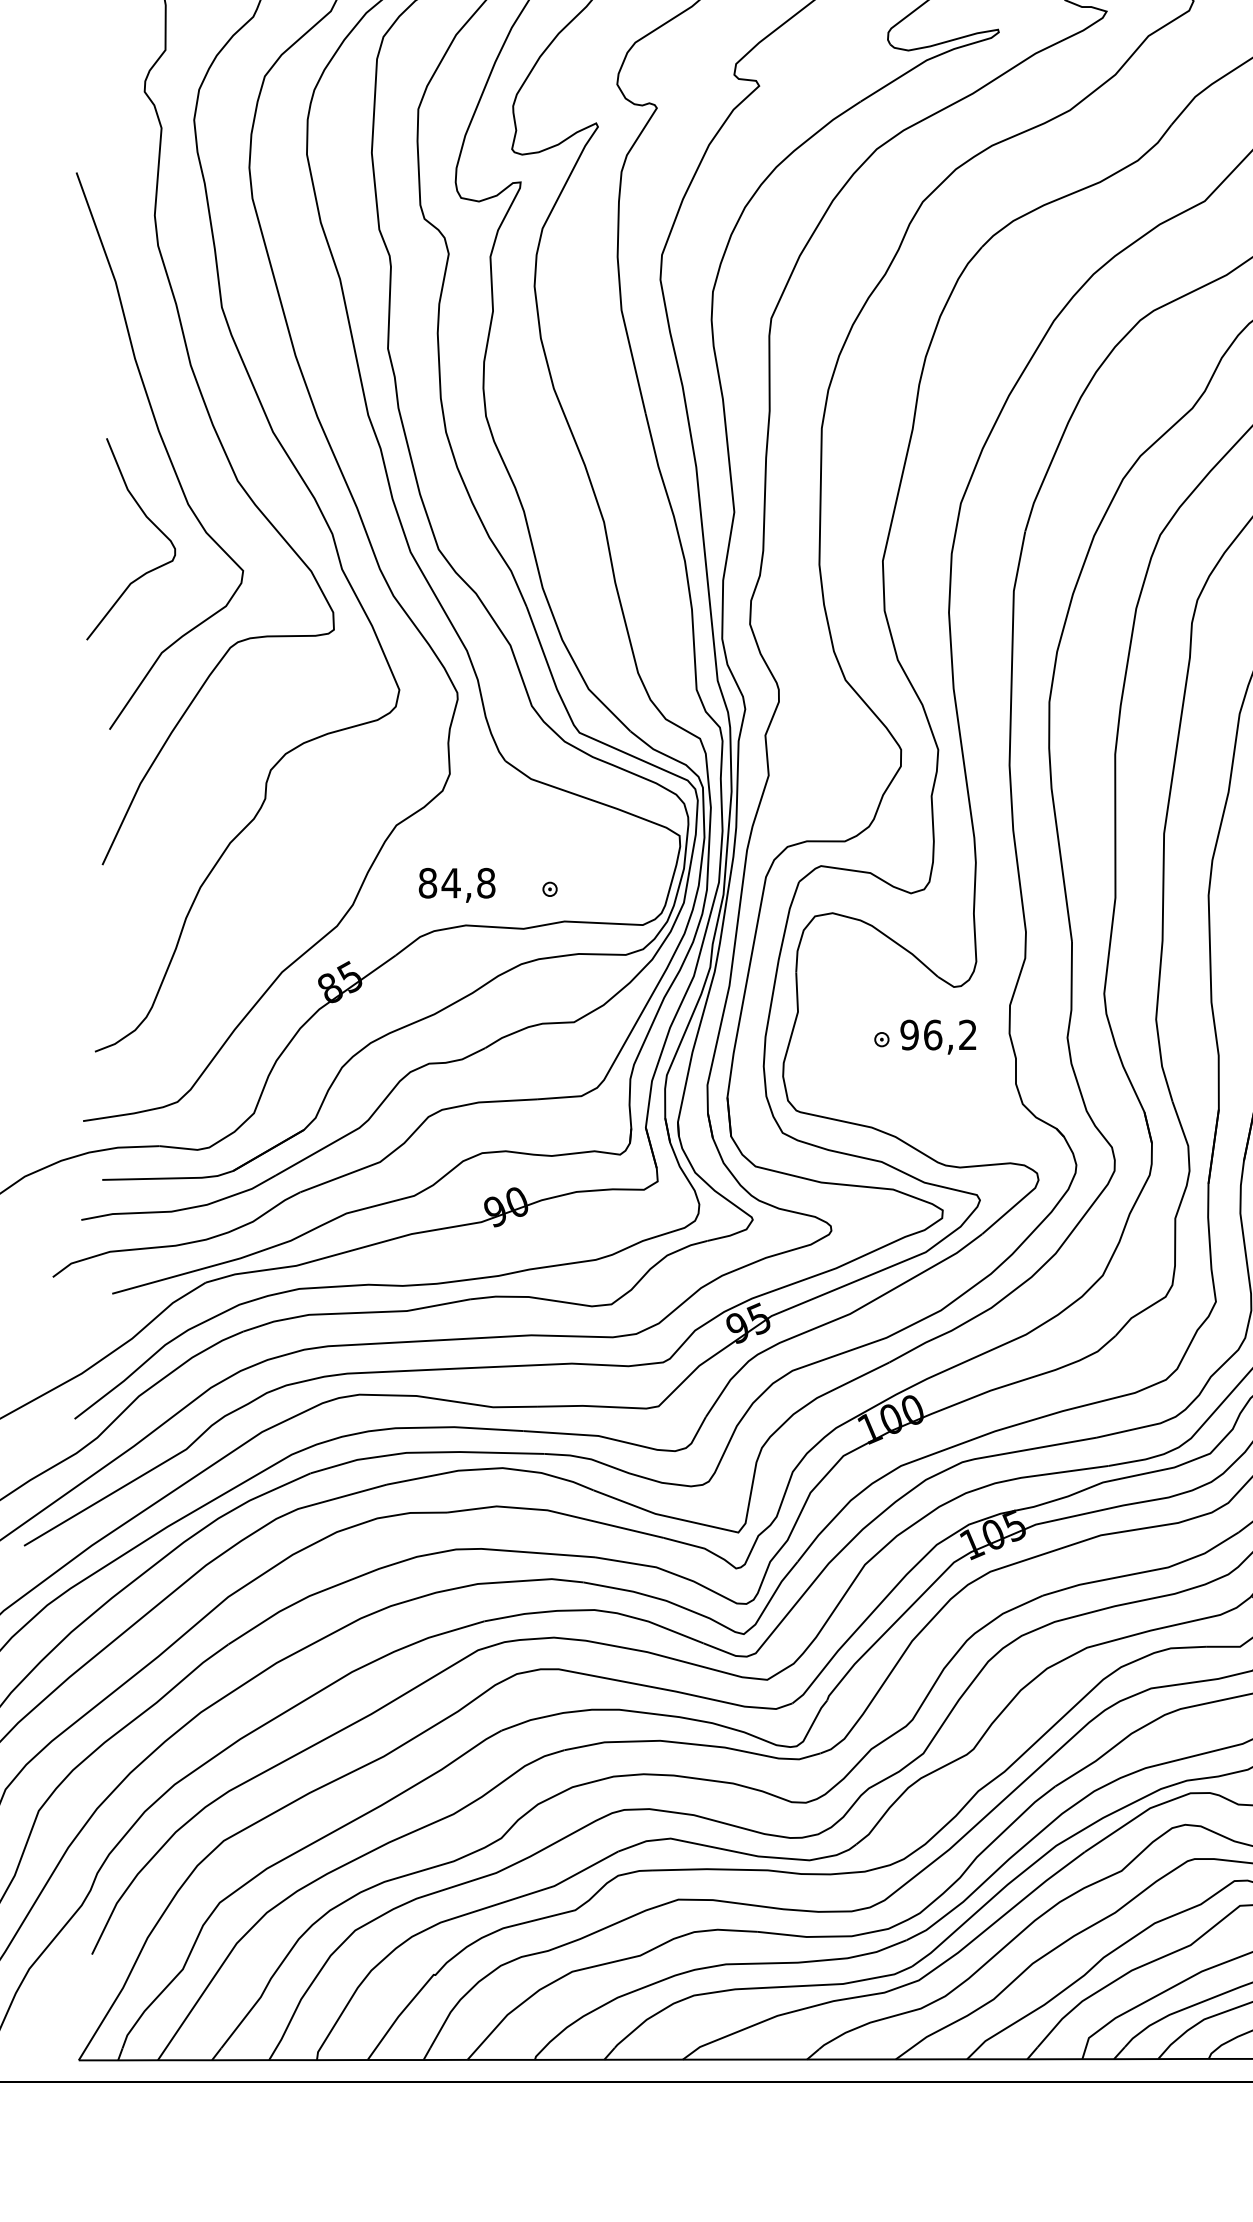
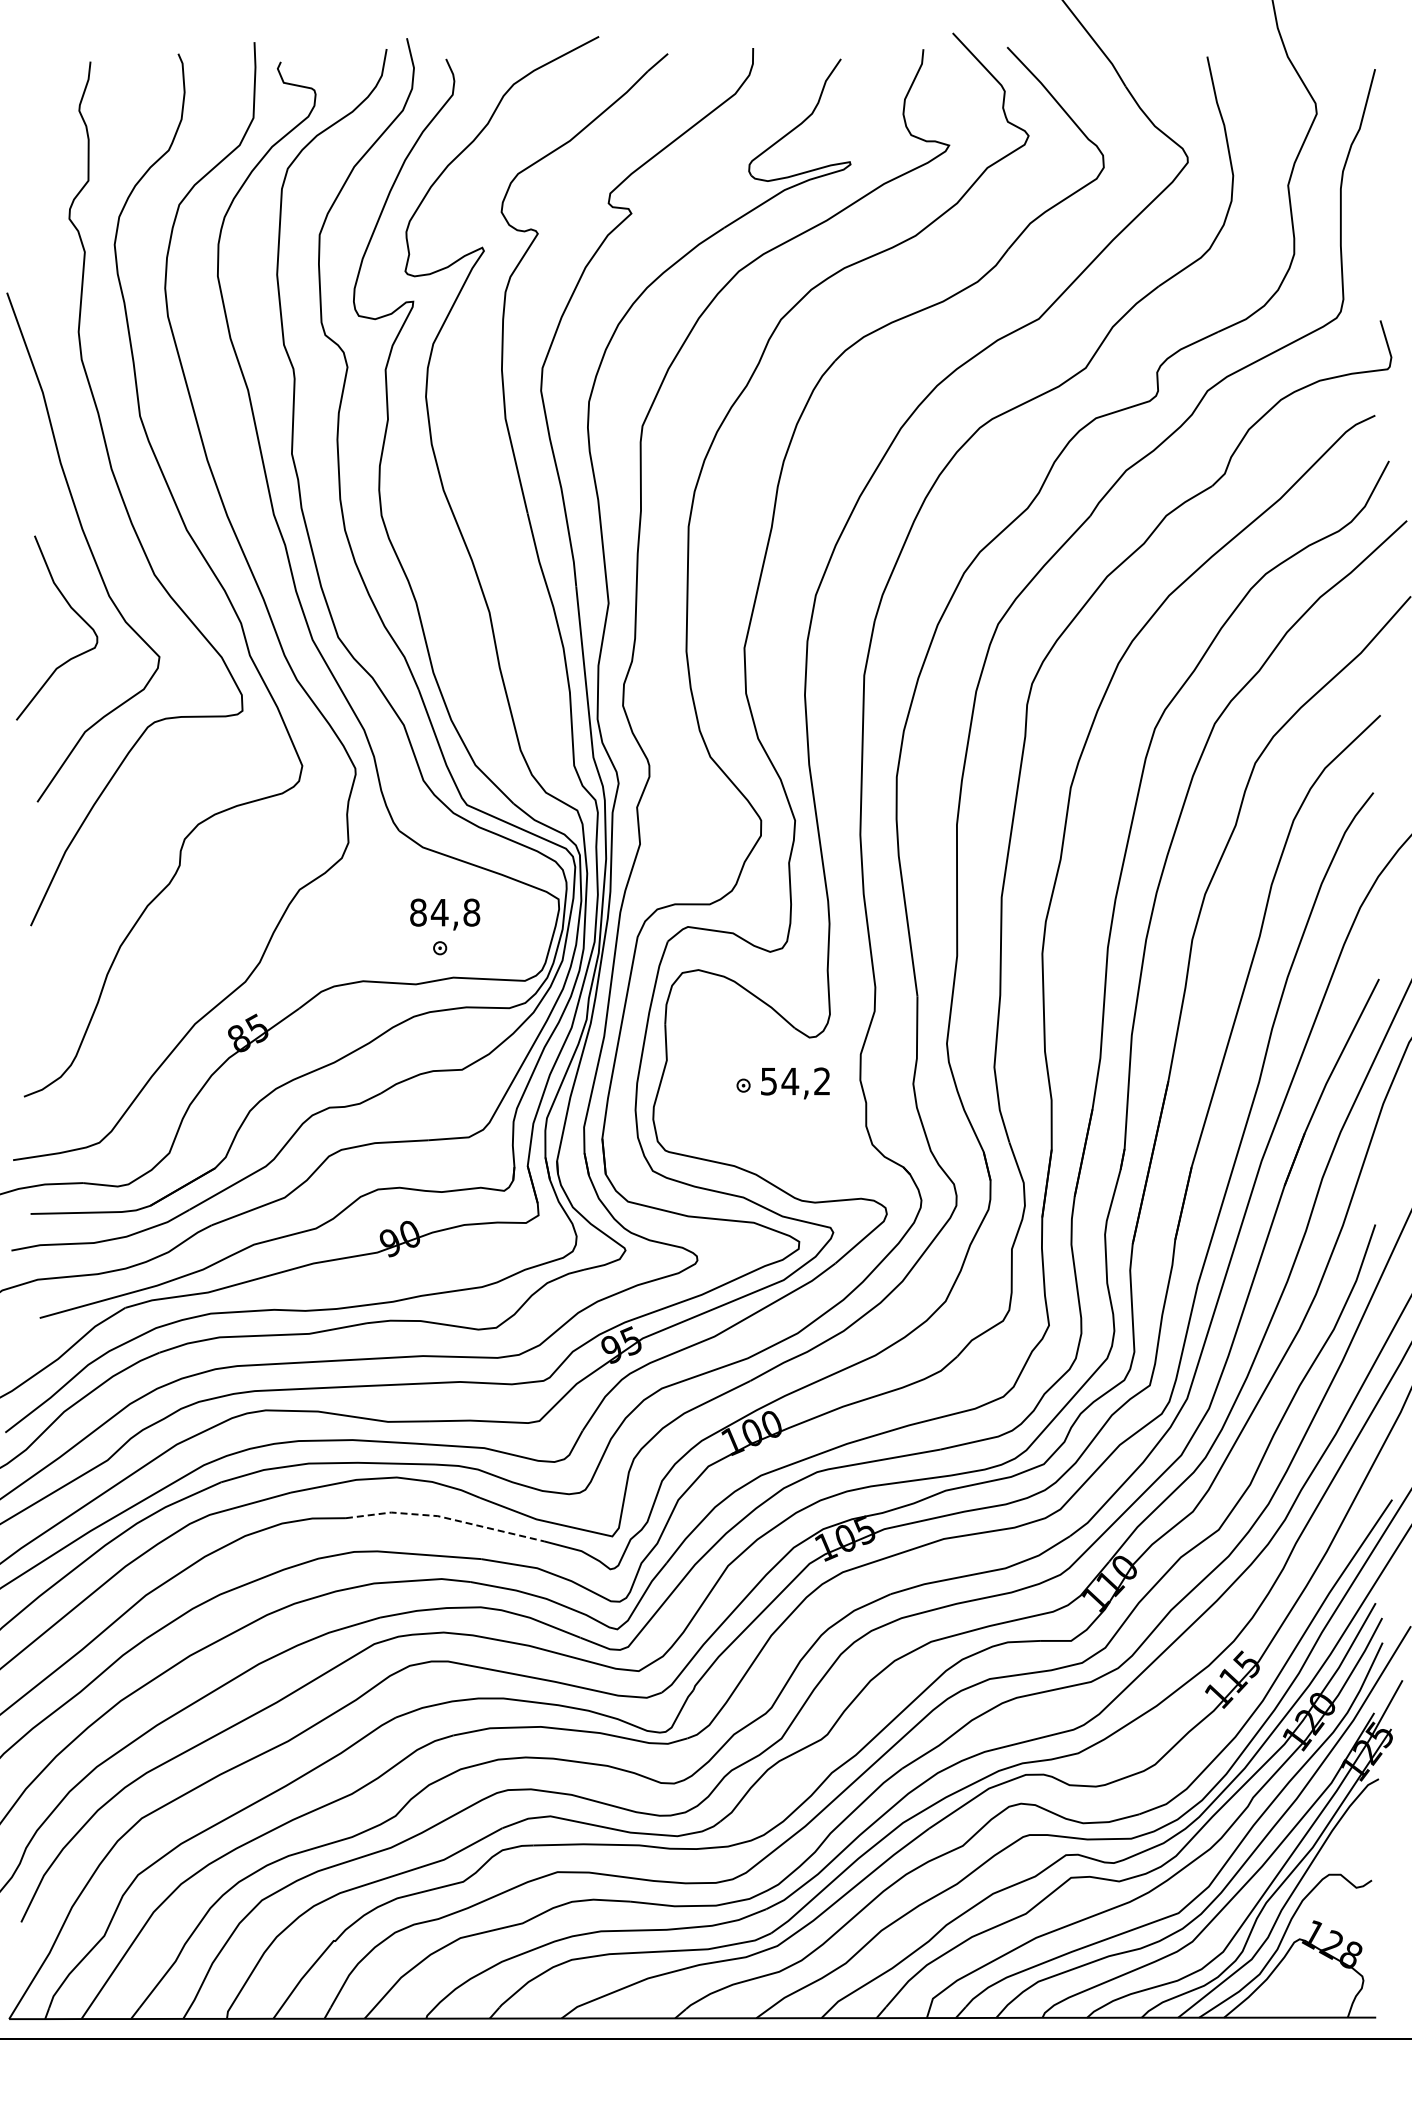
text: (457, 885) -> (445, 914), moved
text: (921, 1035) -> (779, 1081), 96,2 -> 54,2
line: (555, 1511) -> (445, 1517), solid -> dashed

